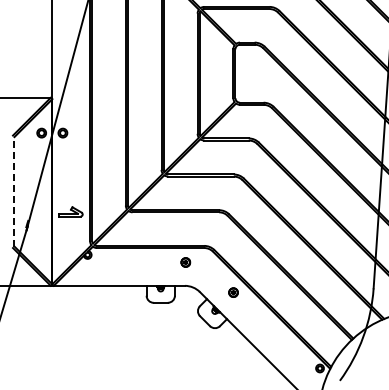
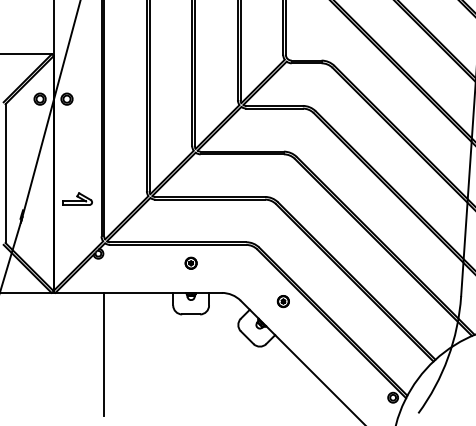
line: (14, 191) -> (5, 173), dashed -> solid
part: (185, 262) -> (190, 263), moved
line: (91, 333) -> (103, 353), added

